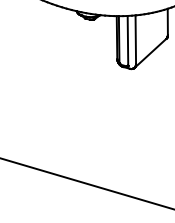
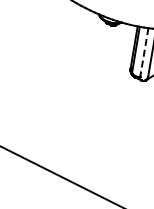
line: (127, 40) -> (143, 52), solid -> dashed

